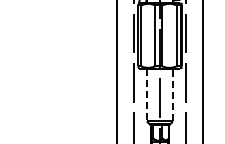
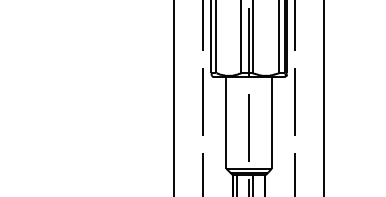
line: (172, 94) -> (270, 122), dashed -> solid
line: (146, 95) -> (225, 123), dashed -> solid

